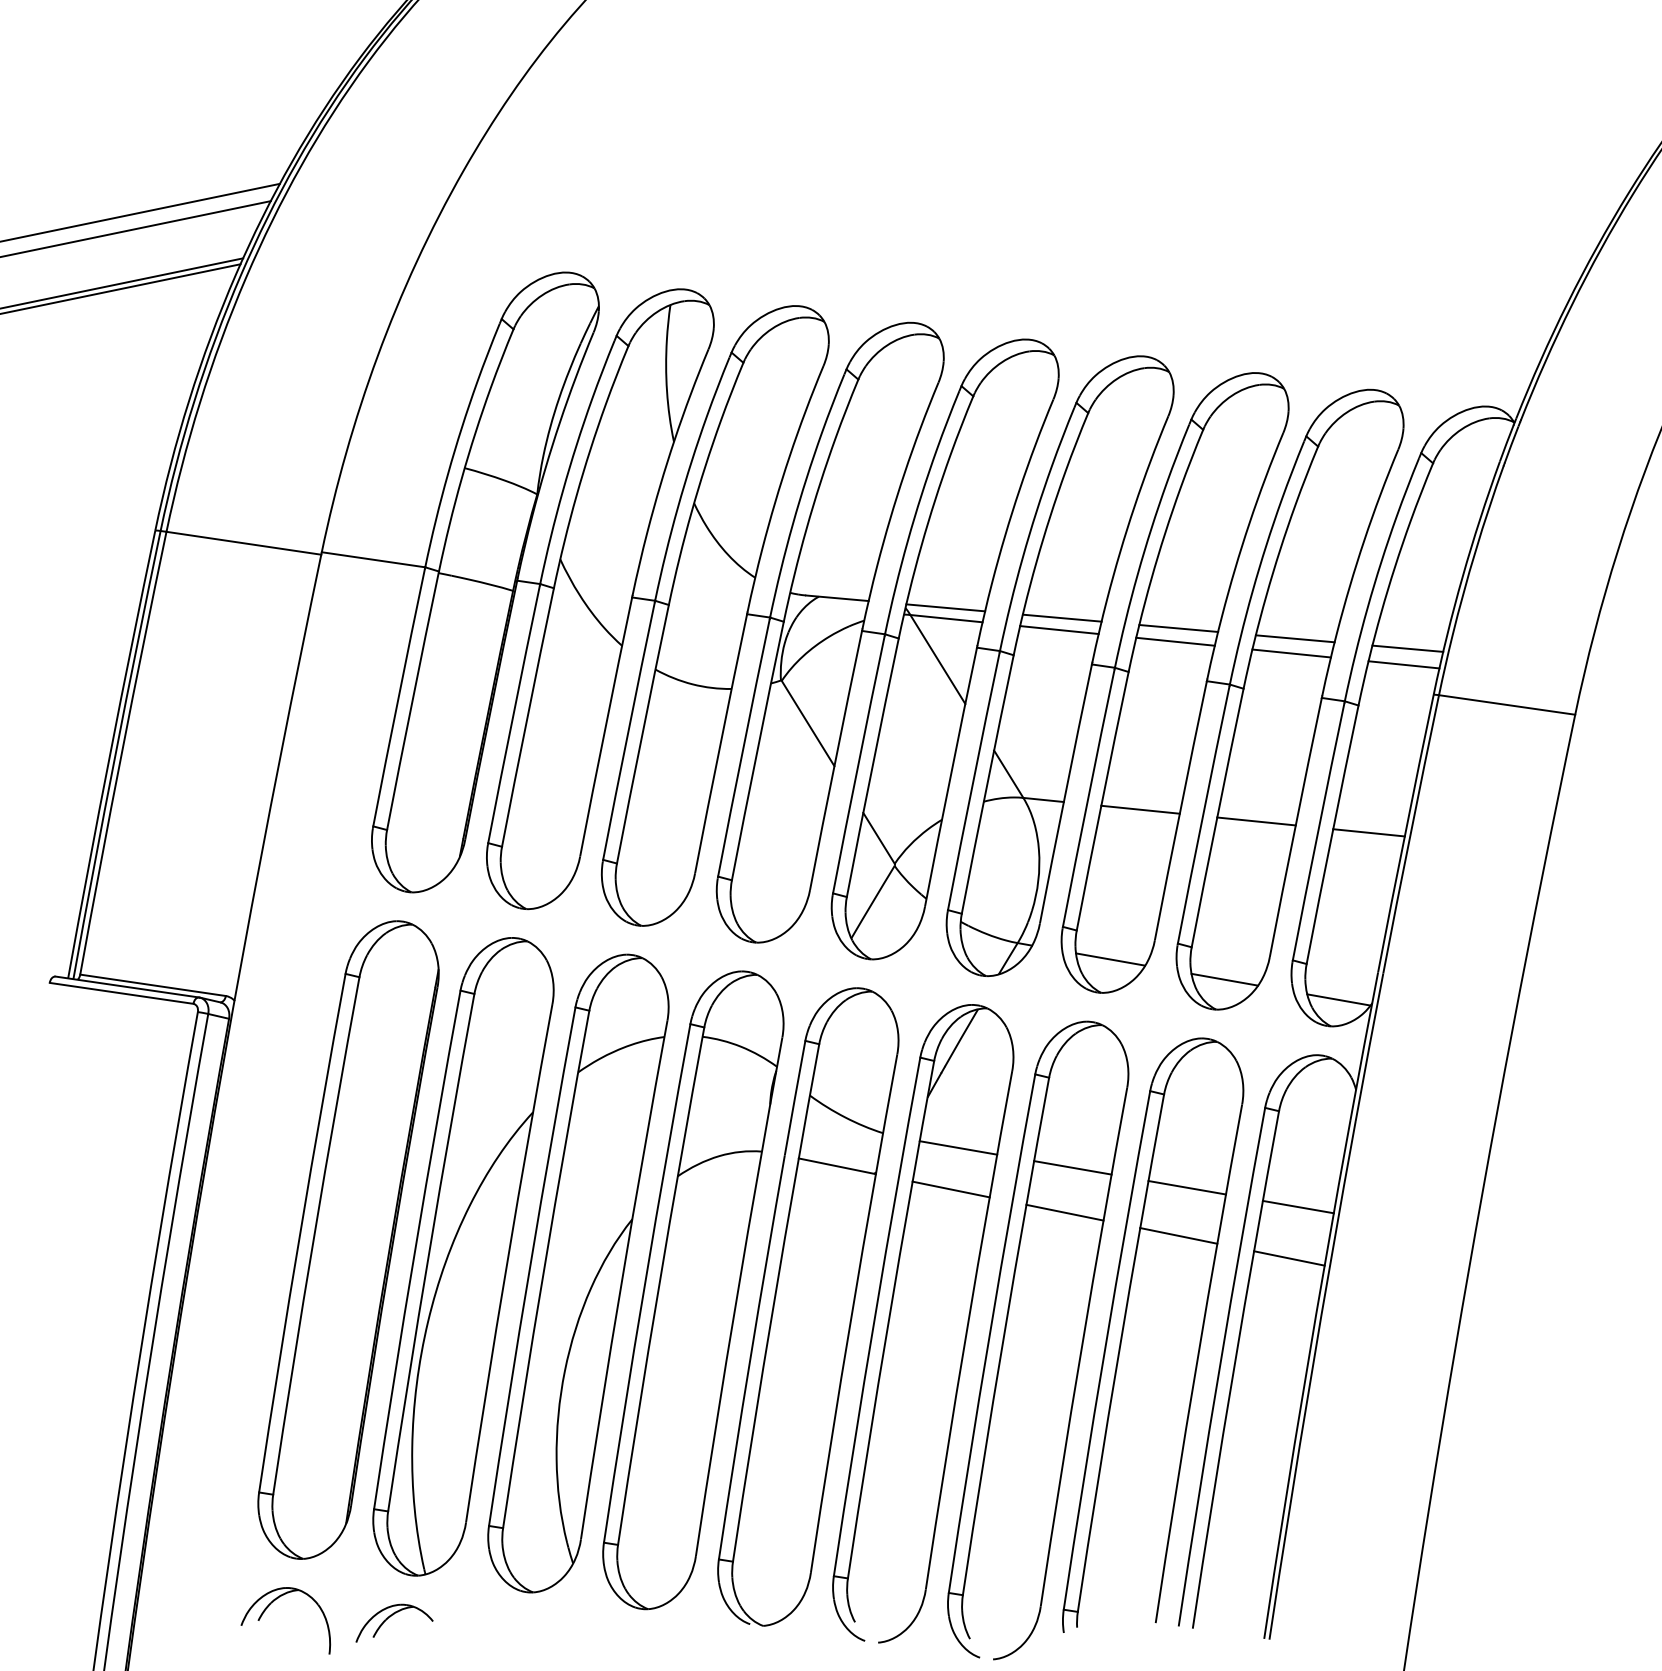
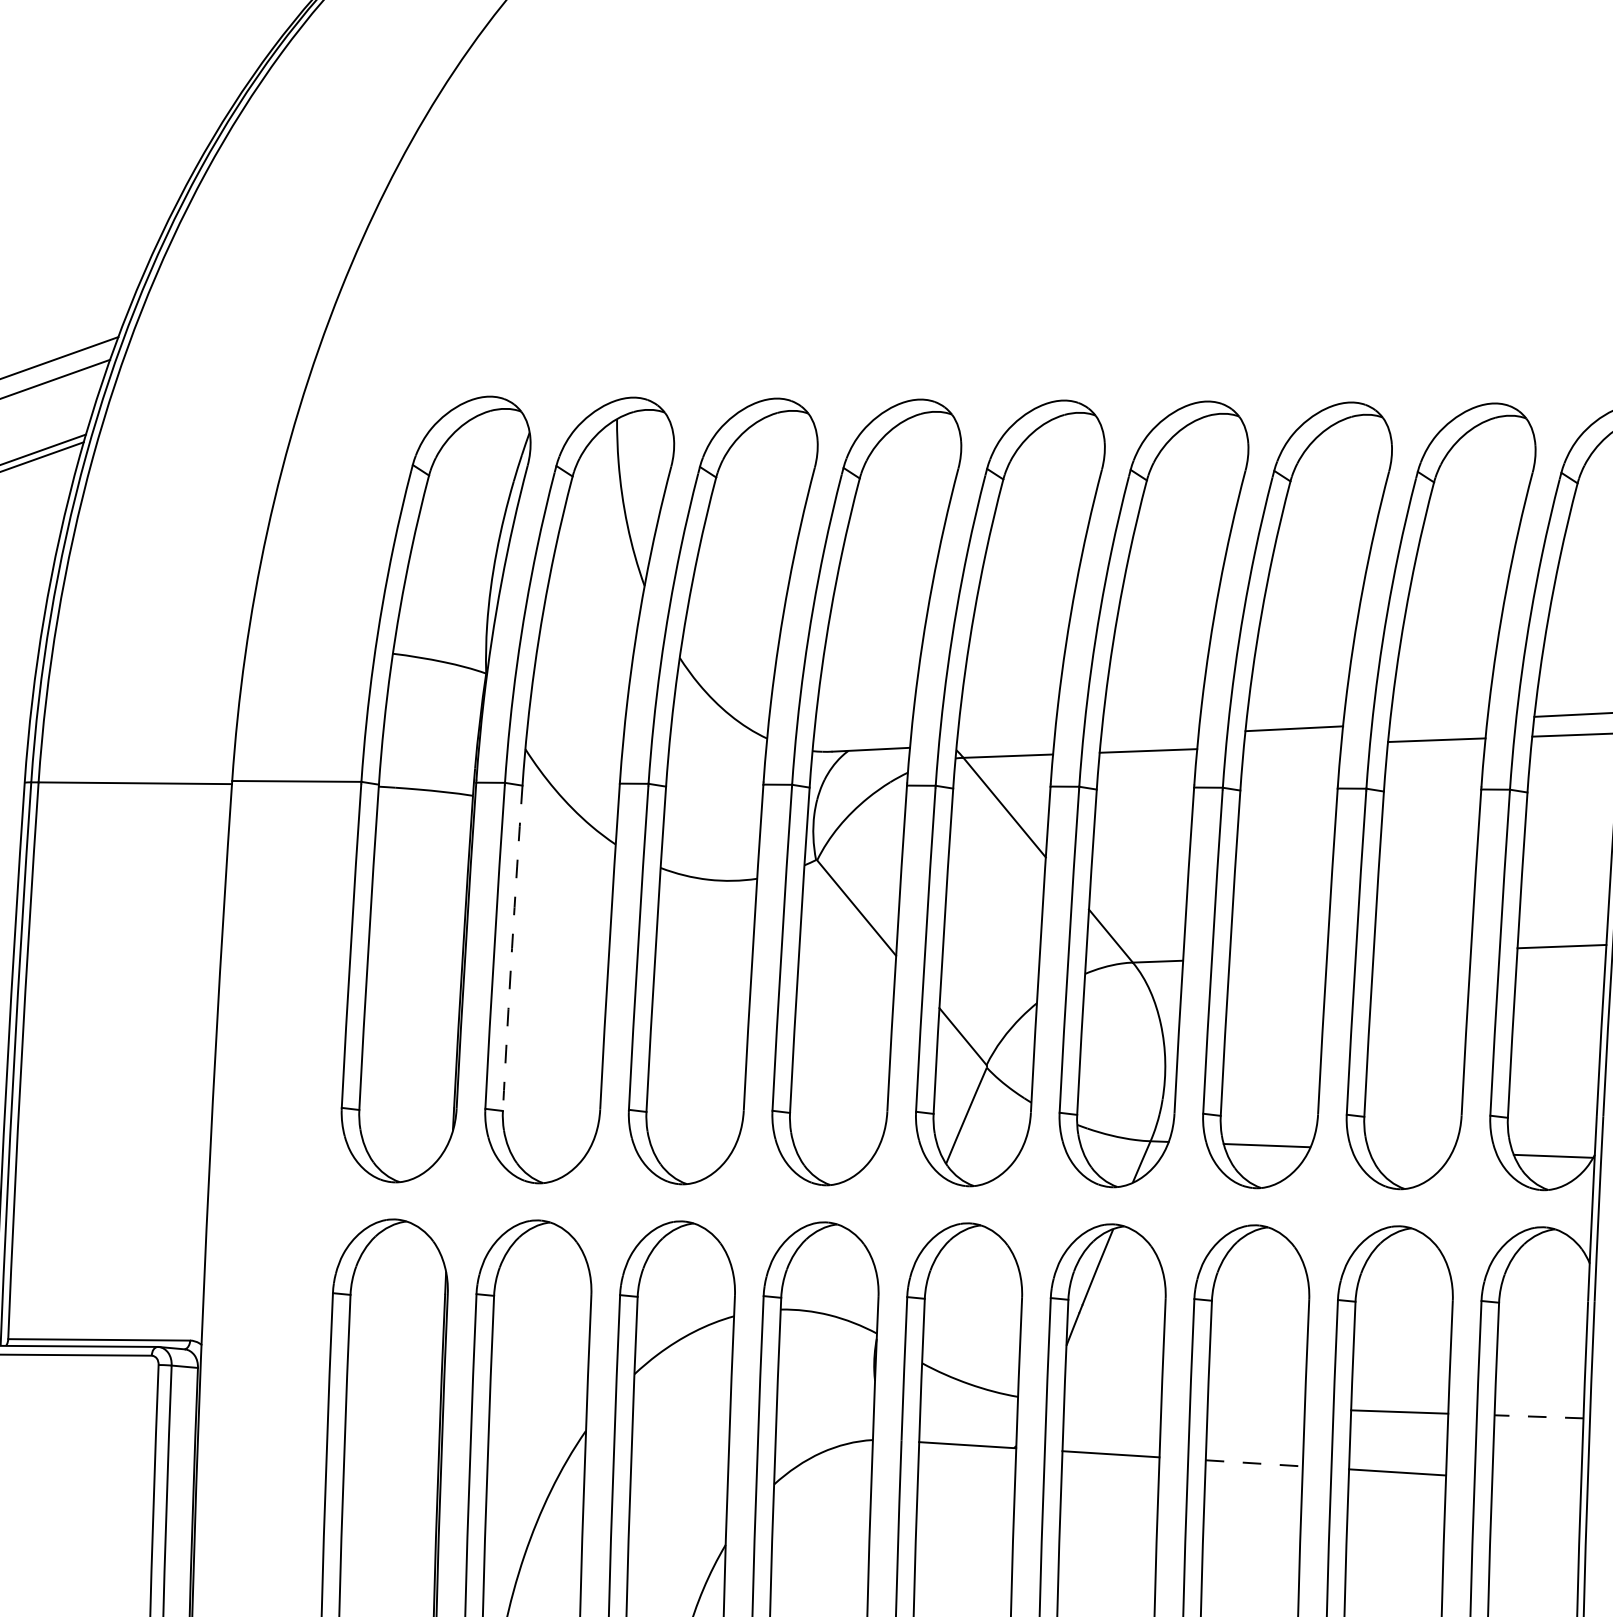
line: (945, 607) -> (1005, 742), removed
line: (1061, 617) -> (1148, 735), removed
line: (1294, 638) -> (1437, 721), removed
line: (1175, 641) -> (1292, 745), removed
arc: (527, 717) -> (512, 948), solid -> dashed
line: (1140, 809) -> (1278, 956), removed
line: (1256, 821) -> (1422, 951), removed
line: (1224, 979) -> (1409, 1150), removed
line: (958, 1147) -> (1112, 1401), removed
line: (1072, 1167) -> (1255, 1406), removed
line: (1297, 1207) -> (1538, 1417), solid -> dashed
line: (1065, 1212) -> (1254, 1462), solid -> dashed
line: (1289, 1258) -> (1536, 1481), removed

